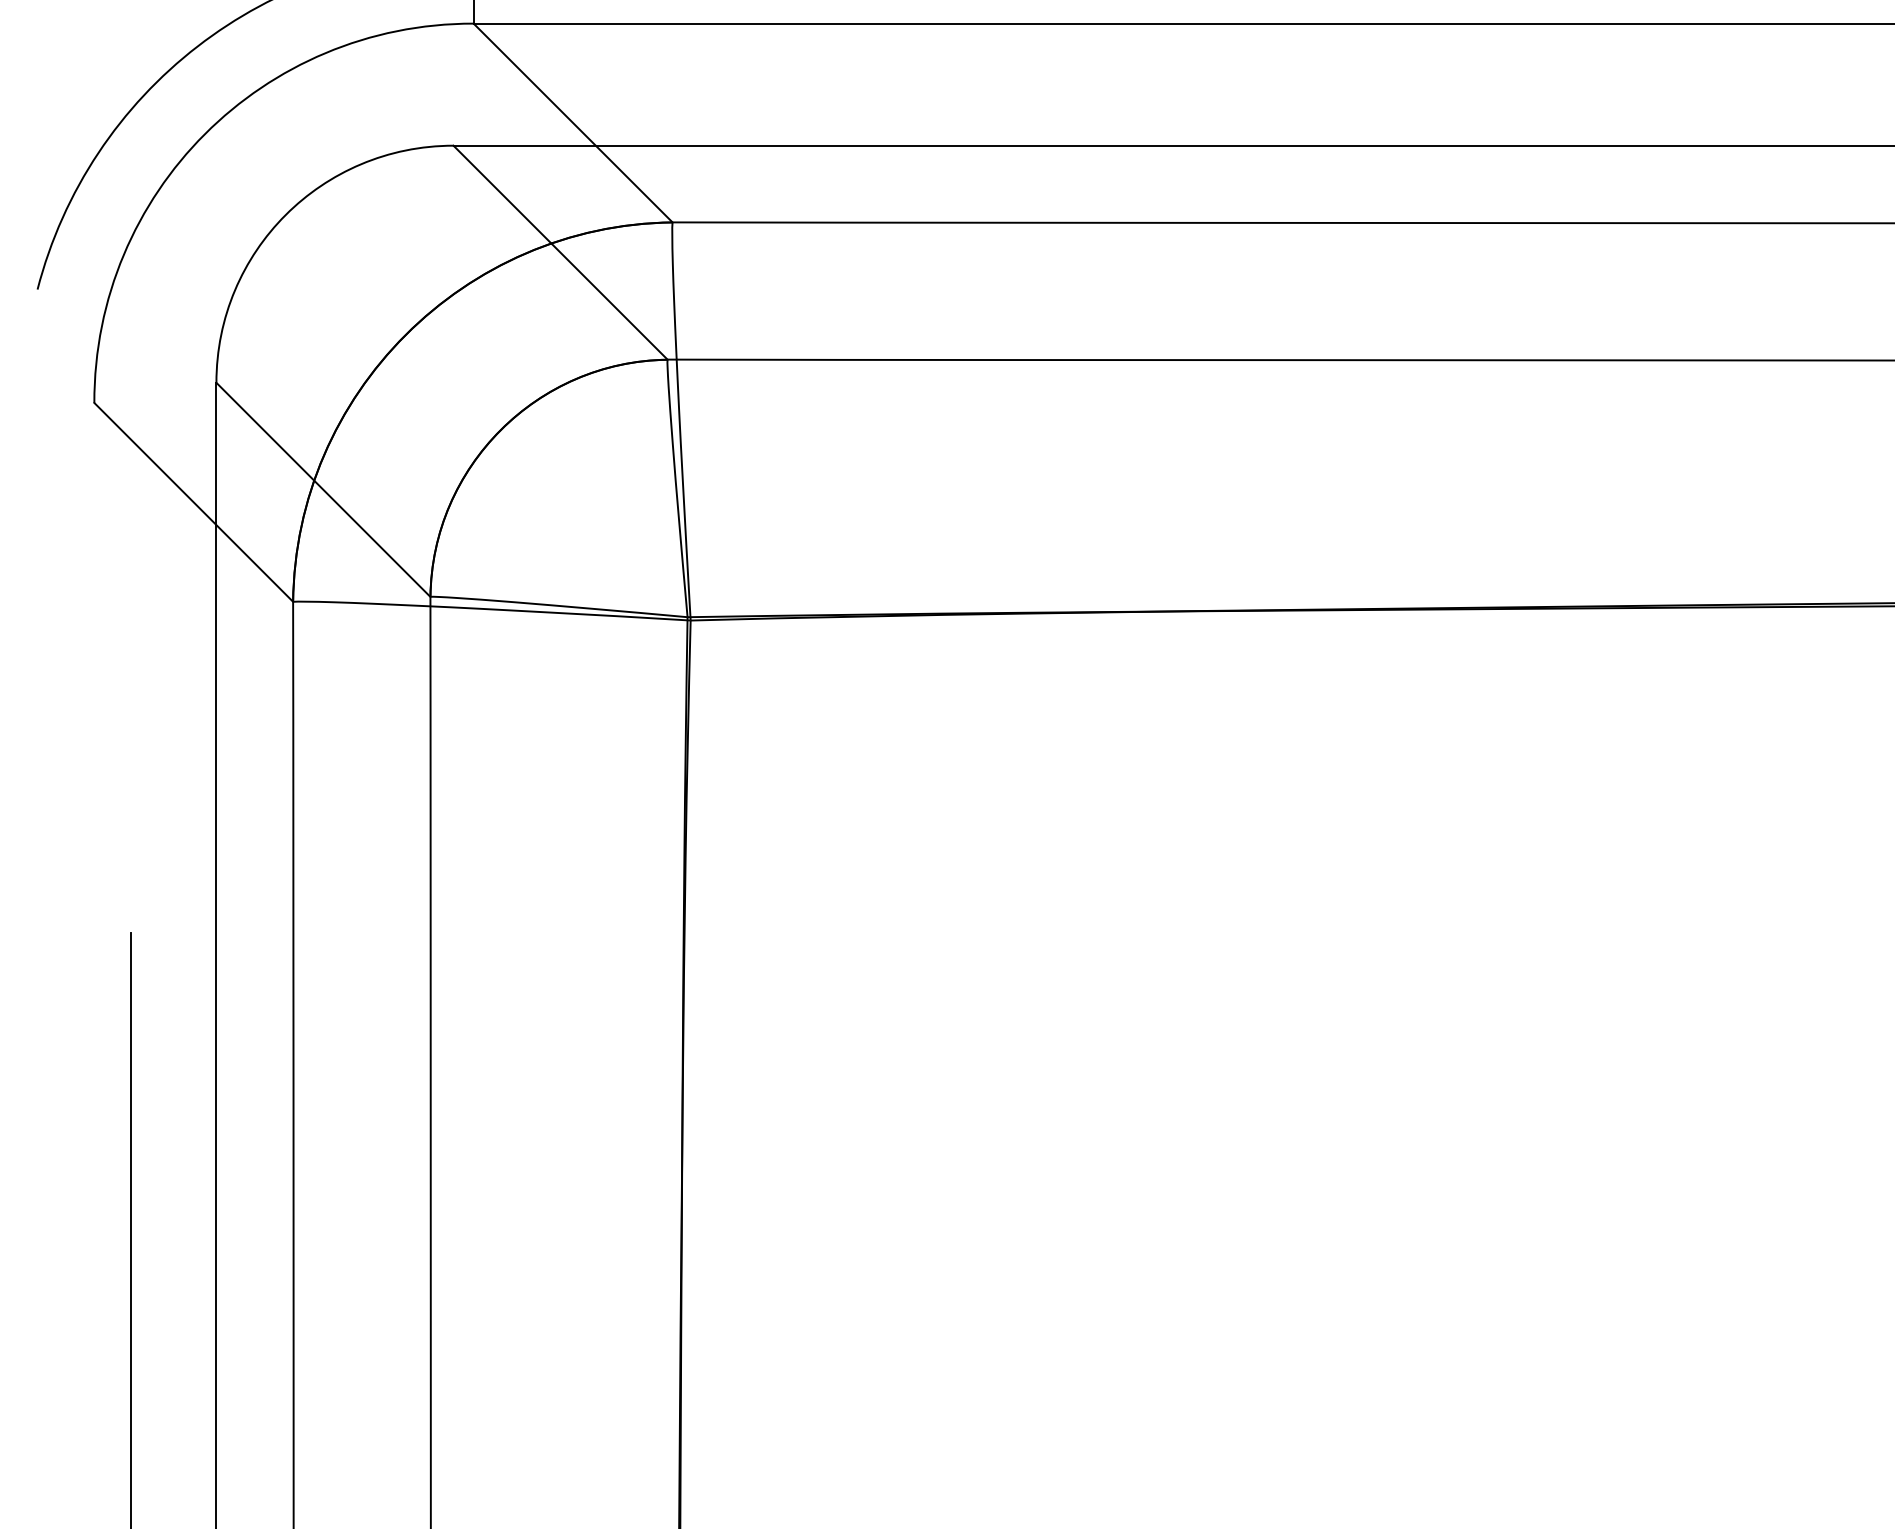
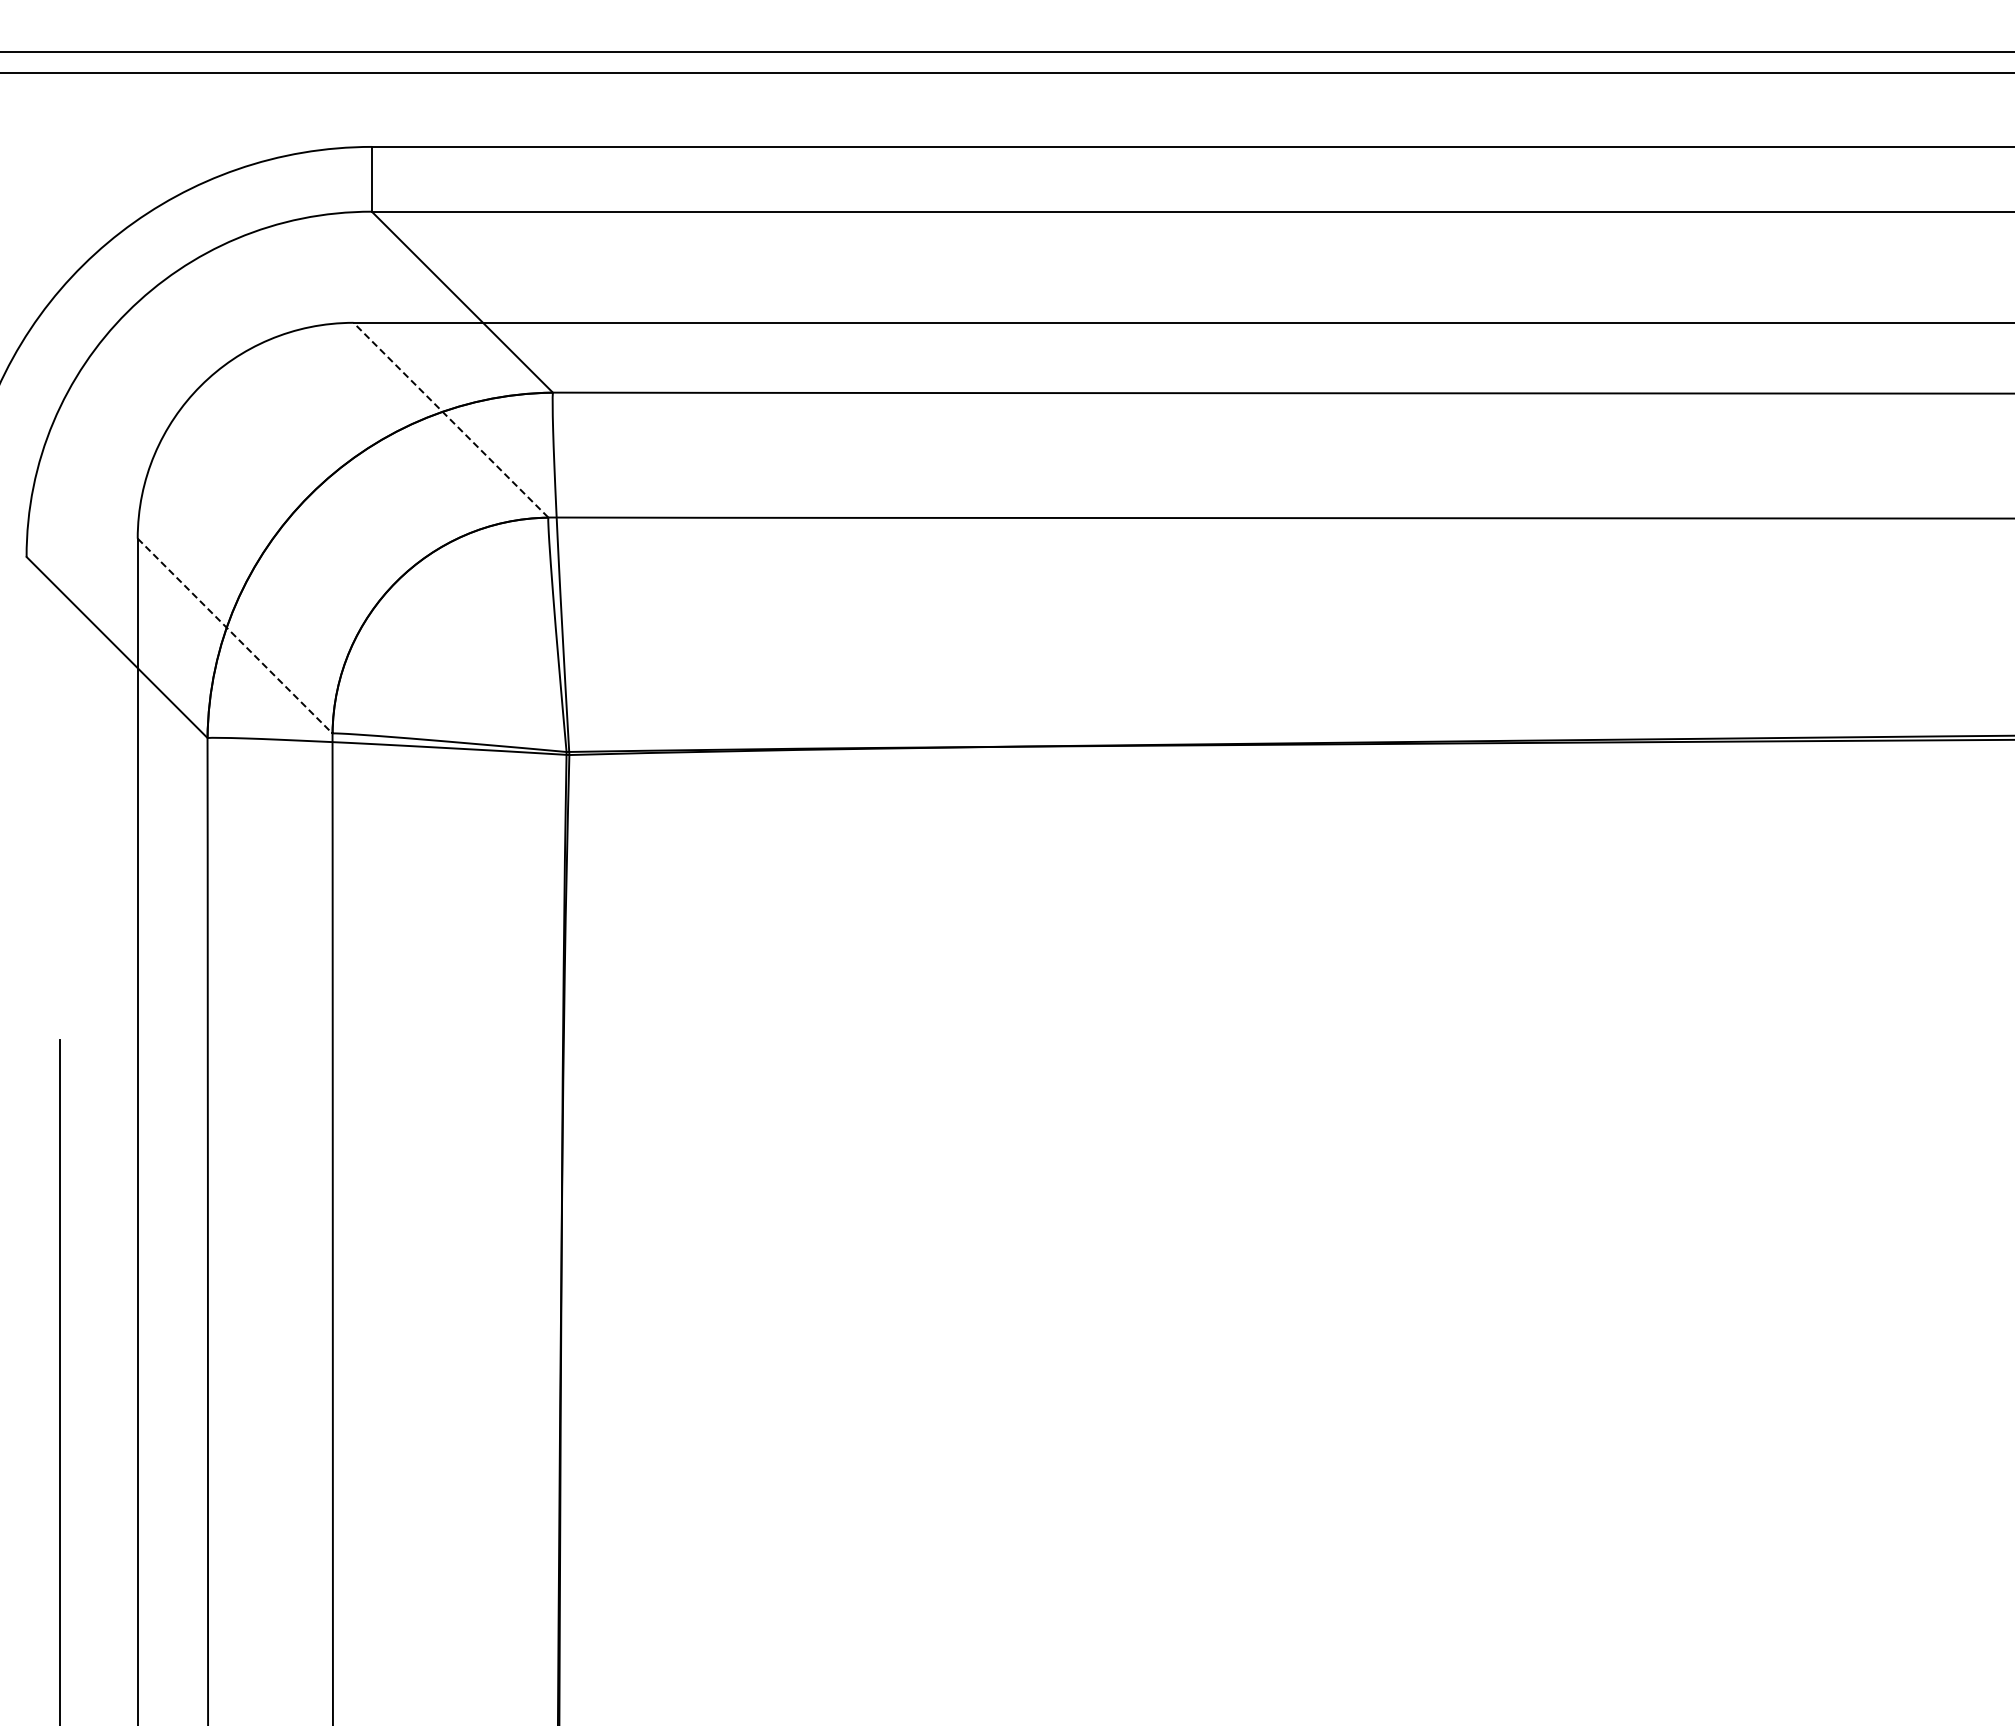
line: (560, 253) -> (450, 420), solid -> dashed
line: (323, 490) -> (235, 636), solid -> dashed

